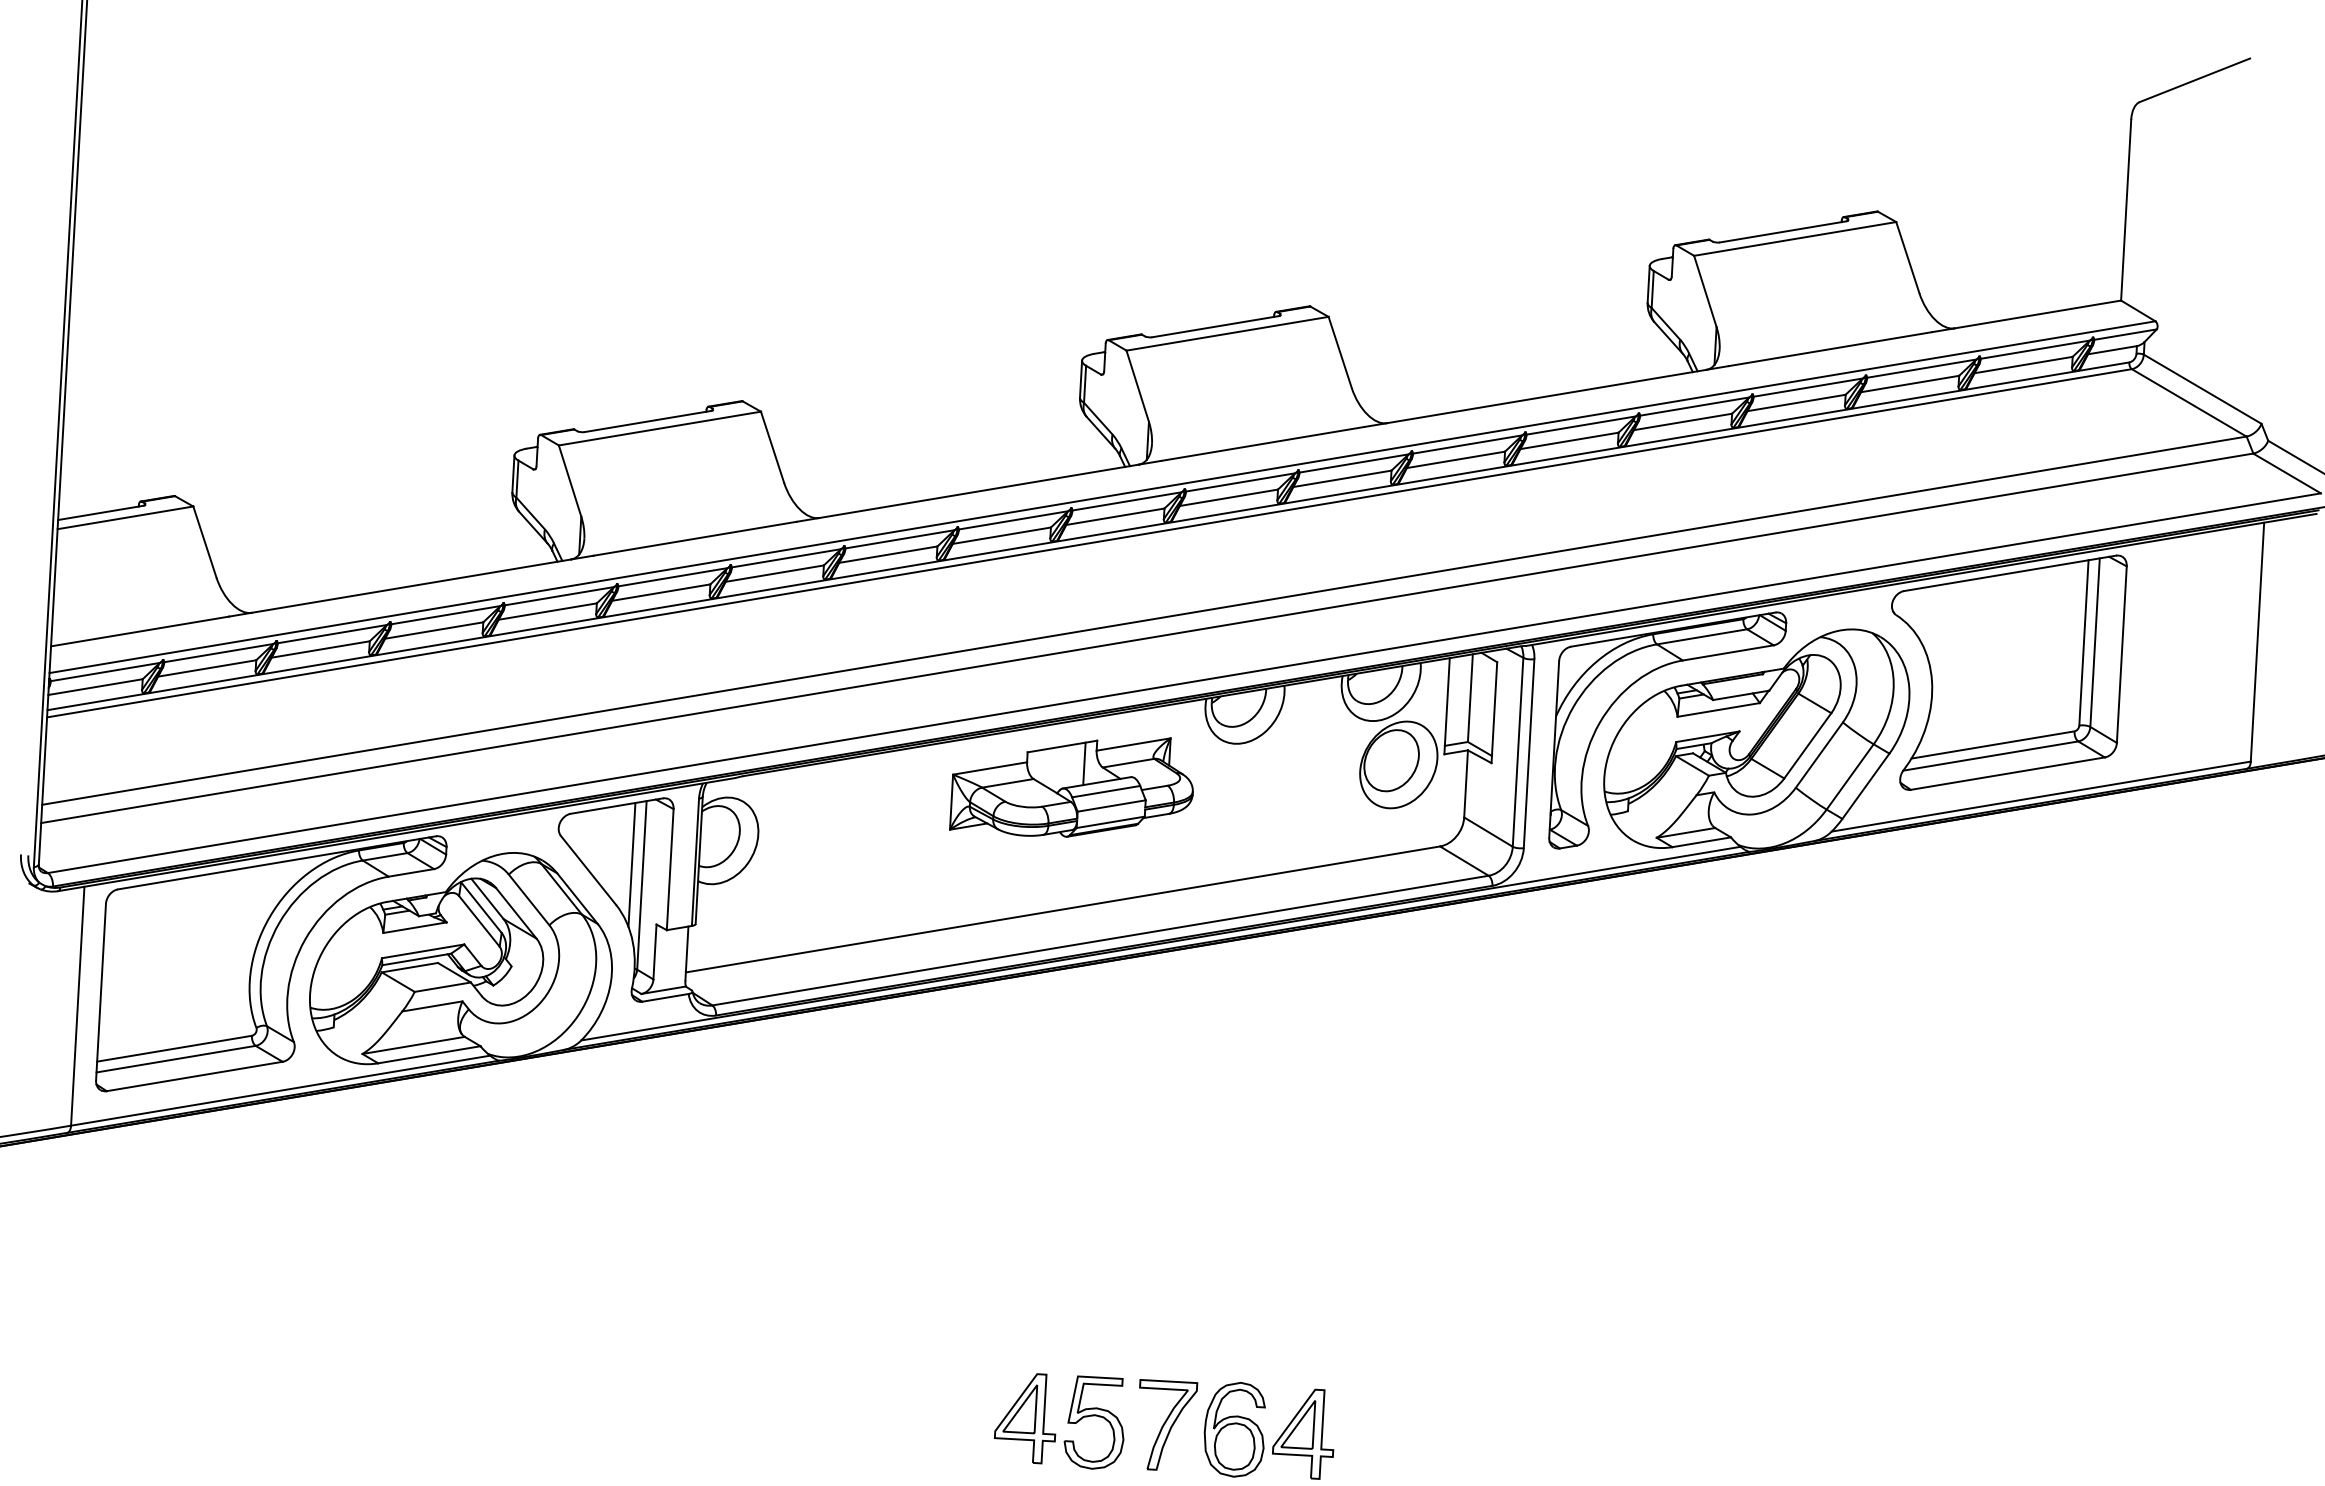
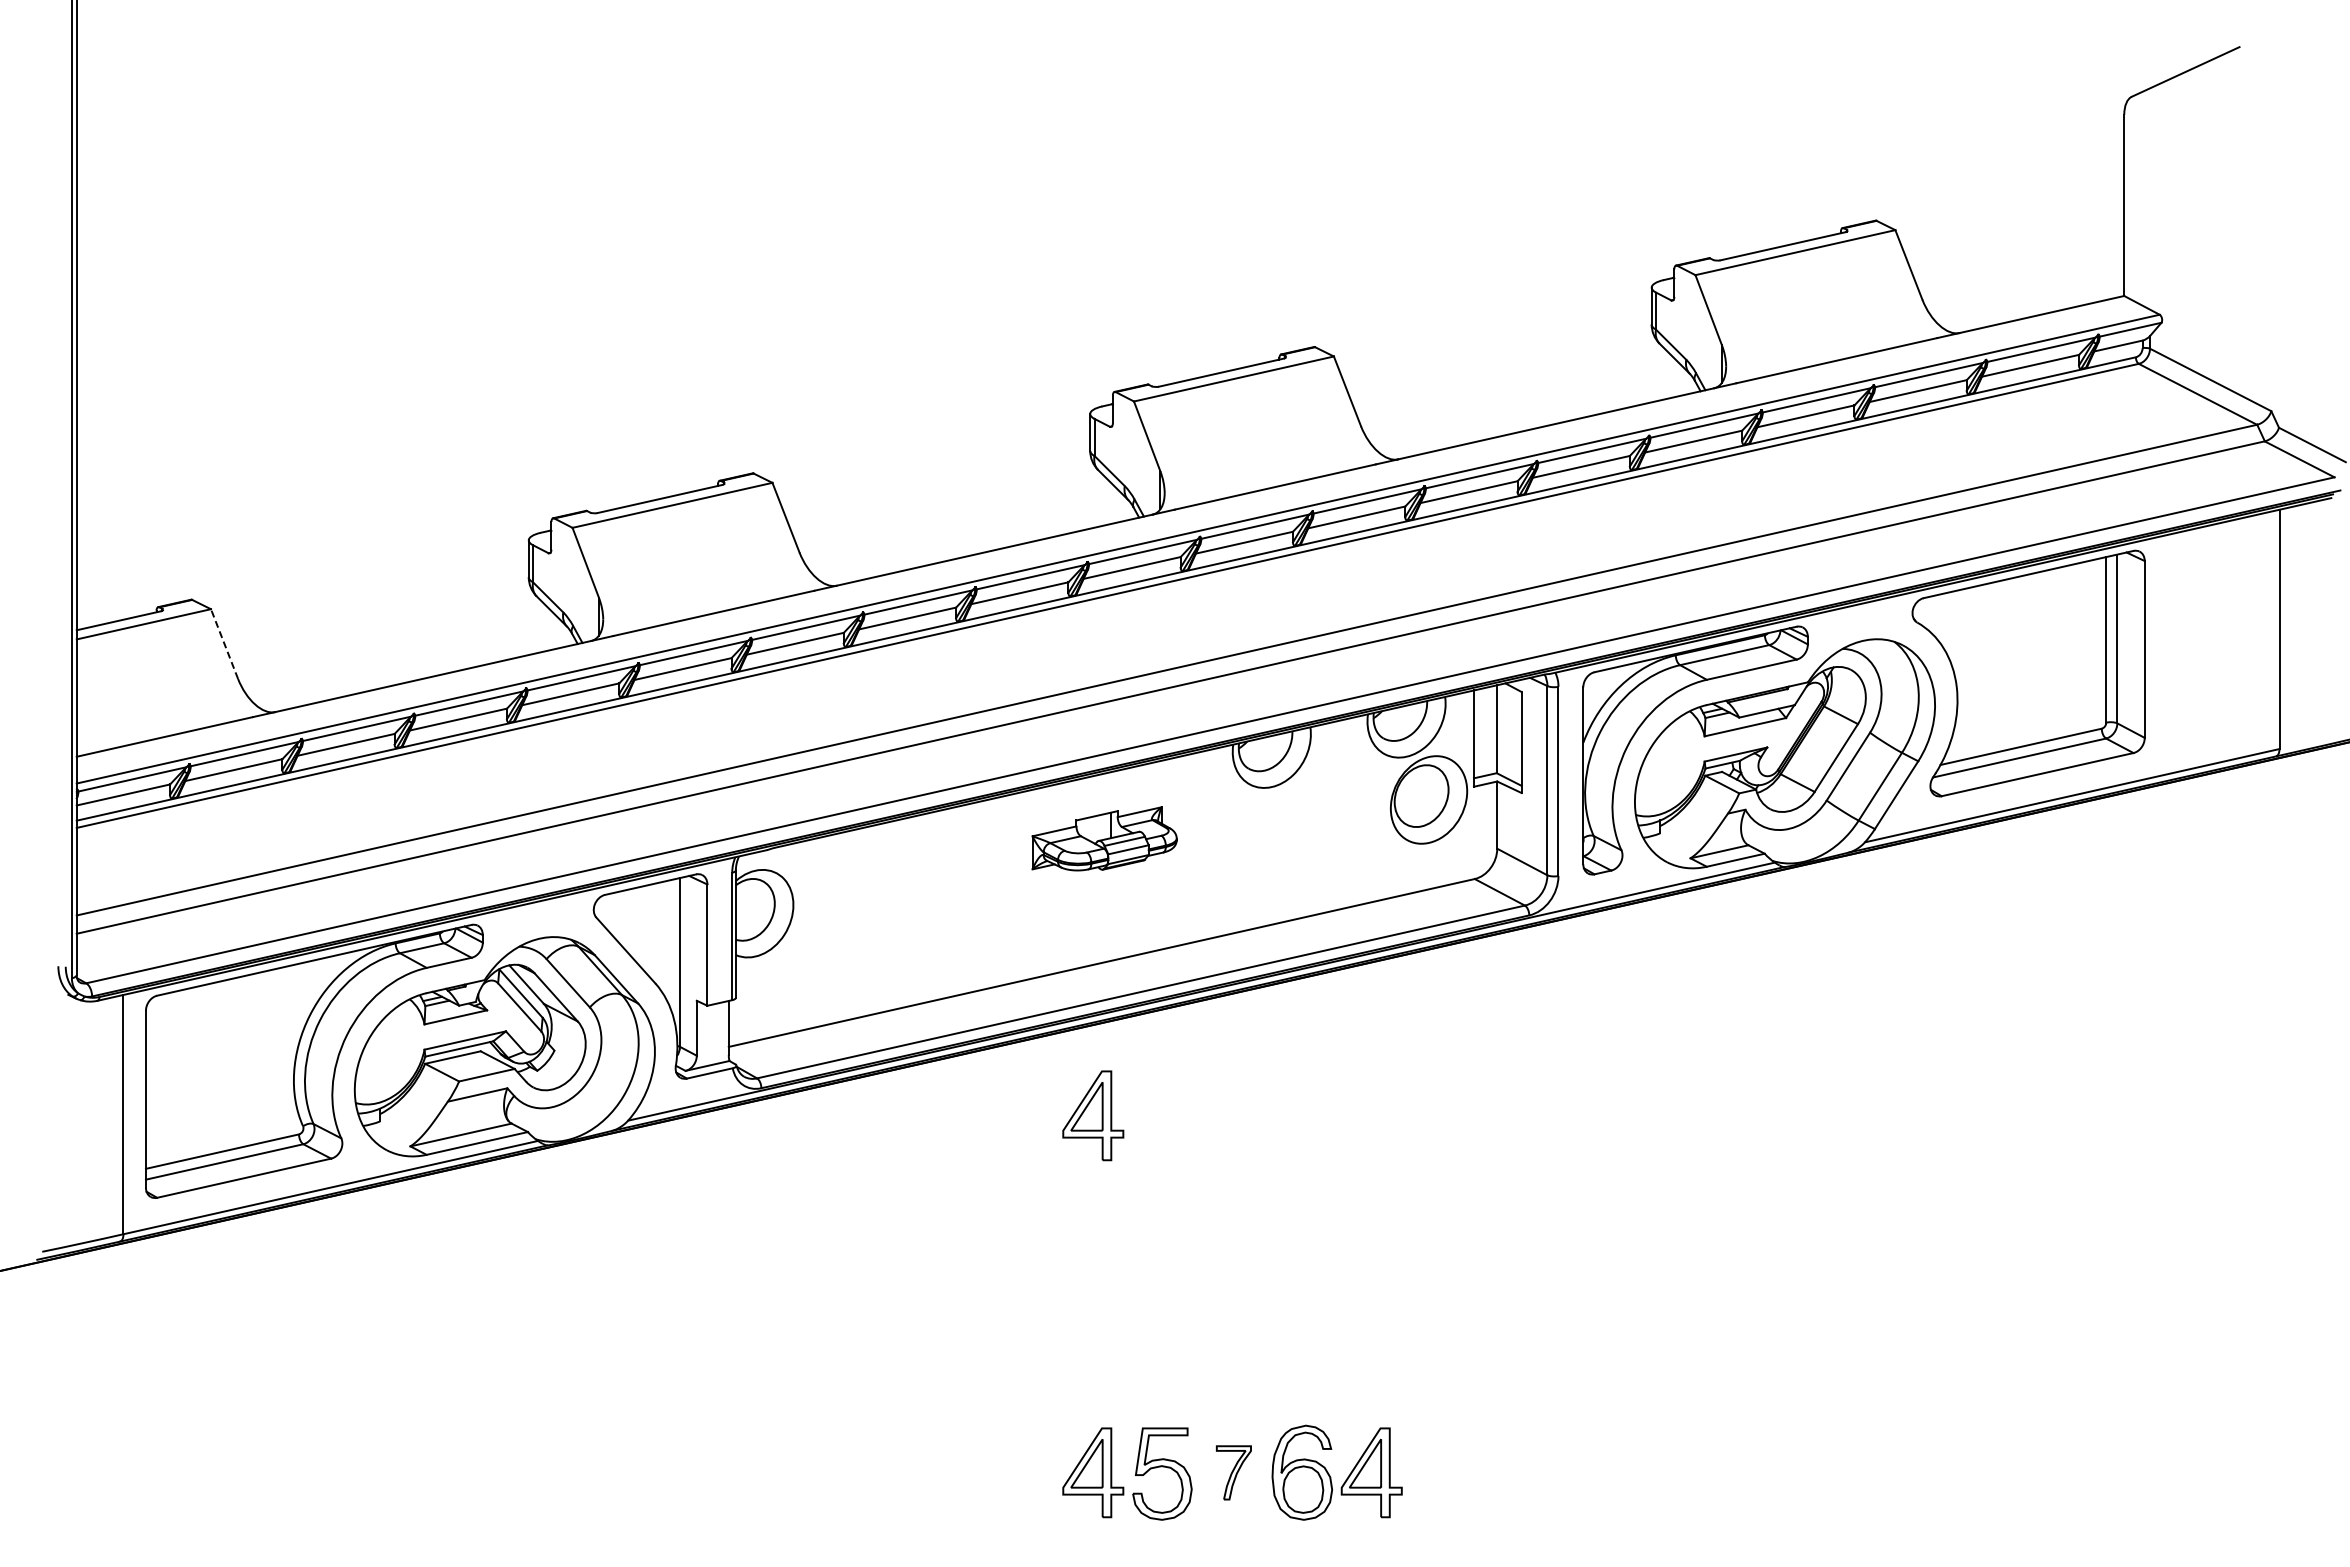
line: (204, 541) -> (224, 643), solid -> dashed
part: (1072, 785) -> (1104, 838), size x0.6
line: (631, 864) -> (668, 942), removed
part: (1046, 1061) -> (1093, 1115), added
part: (1166, 1425) -> (1233, 1472), size x0.6

